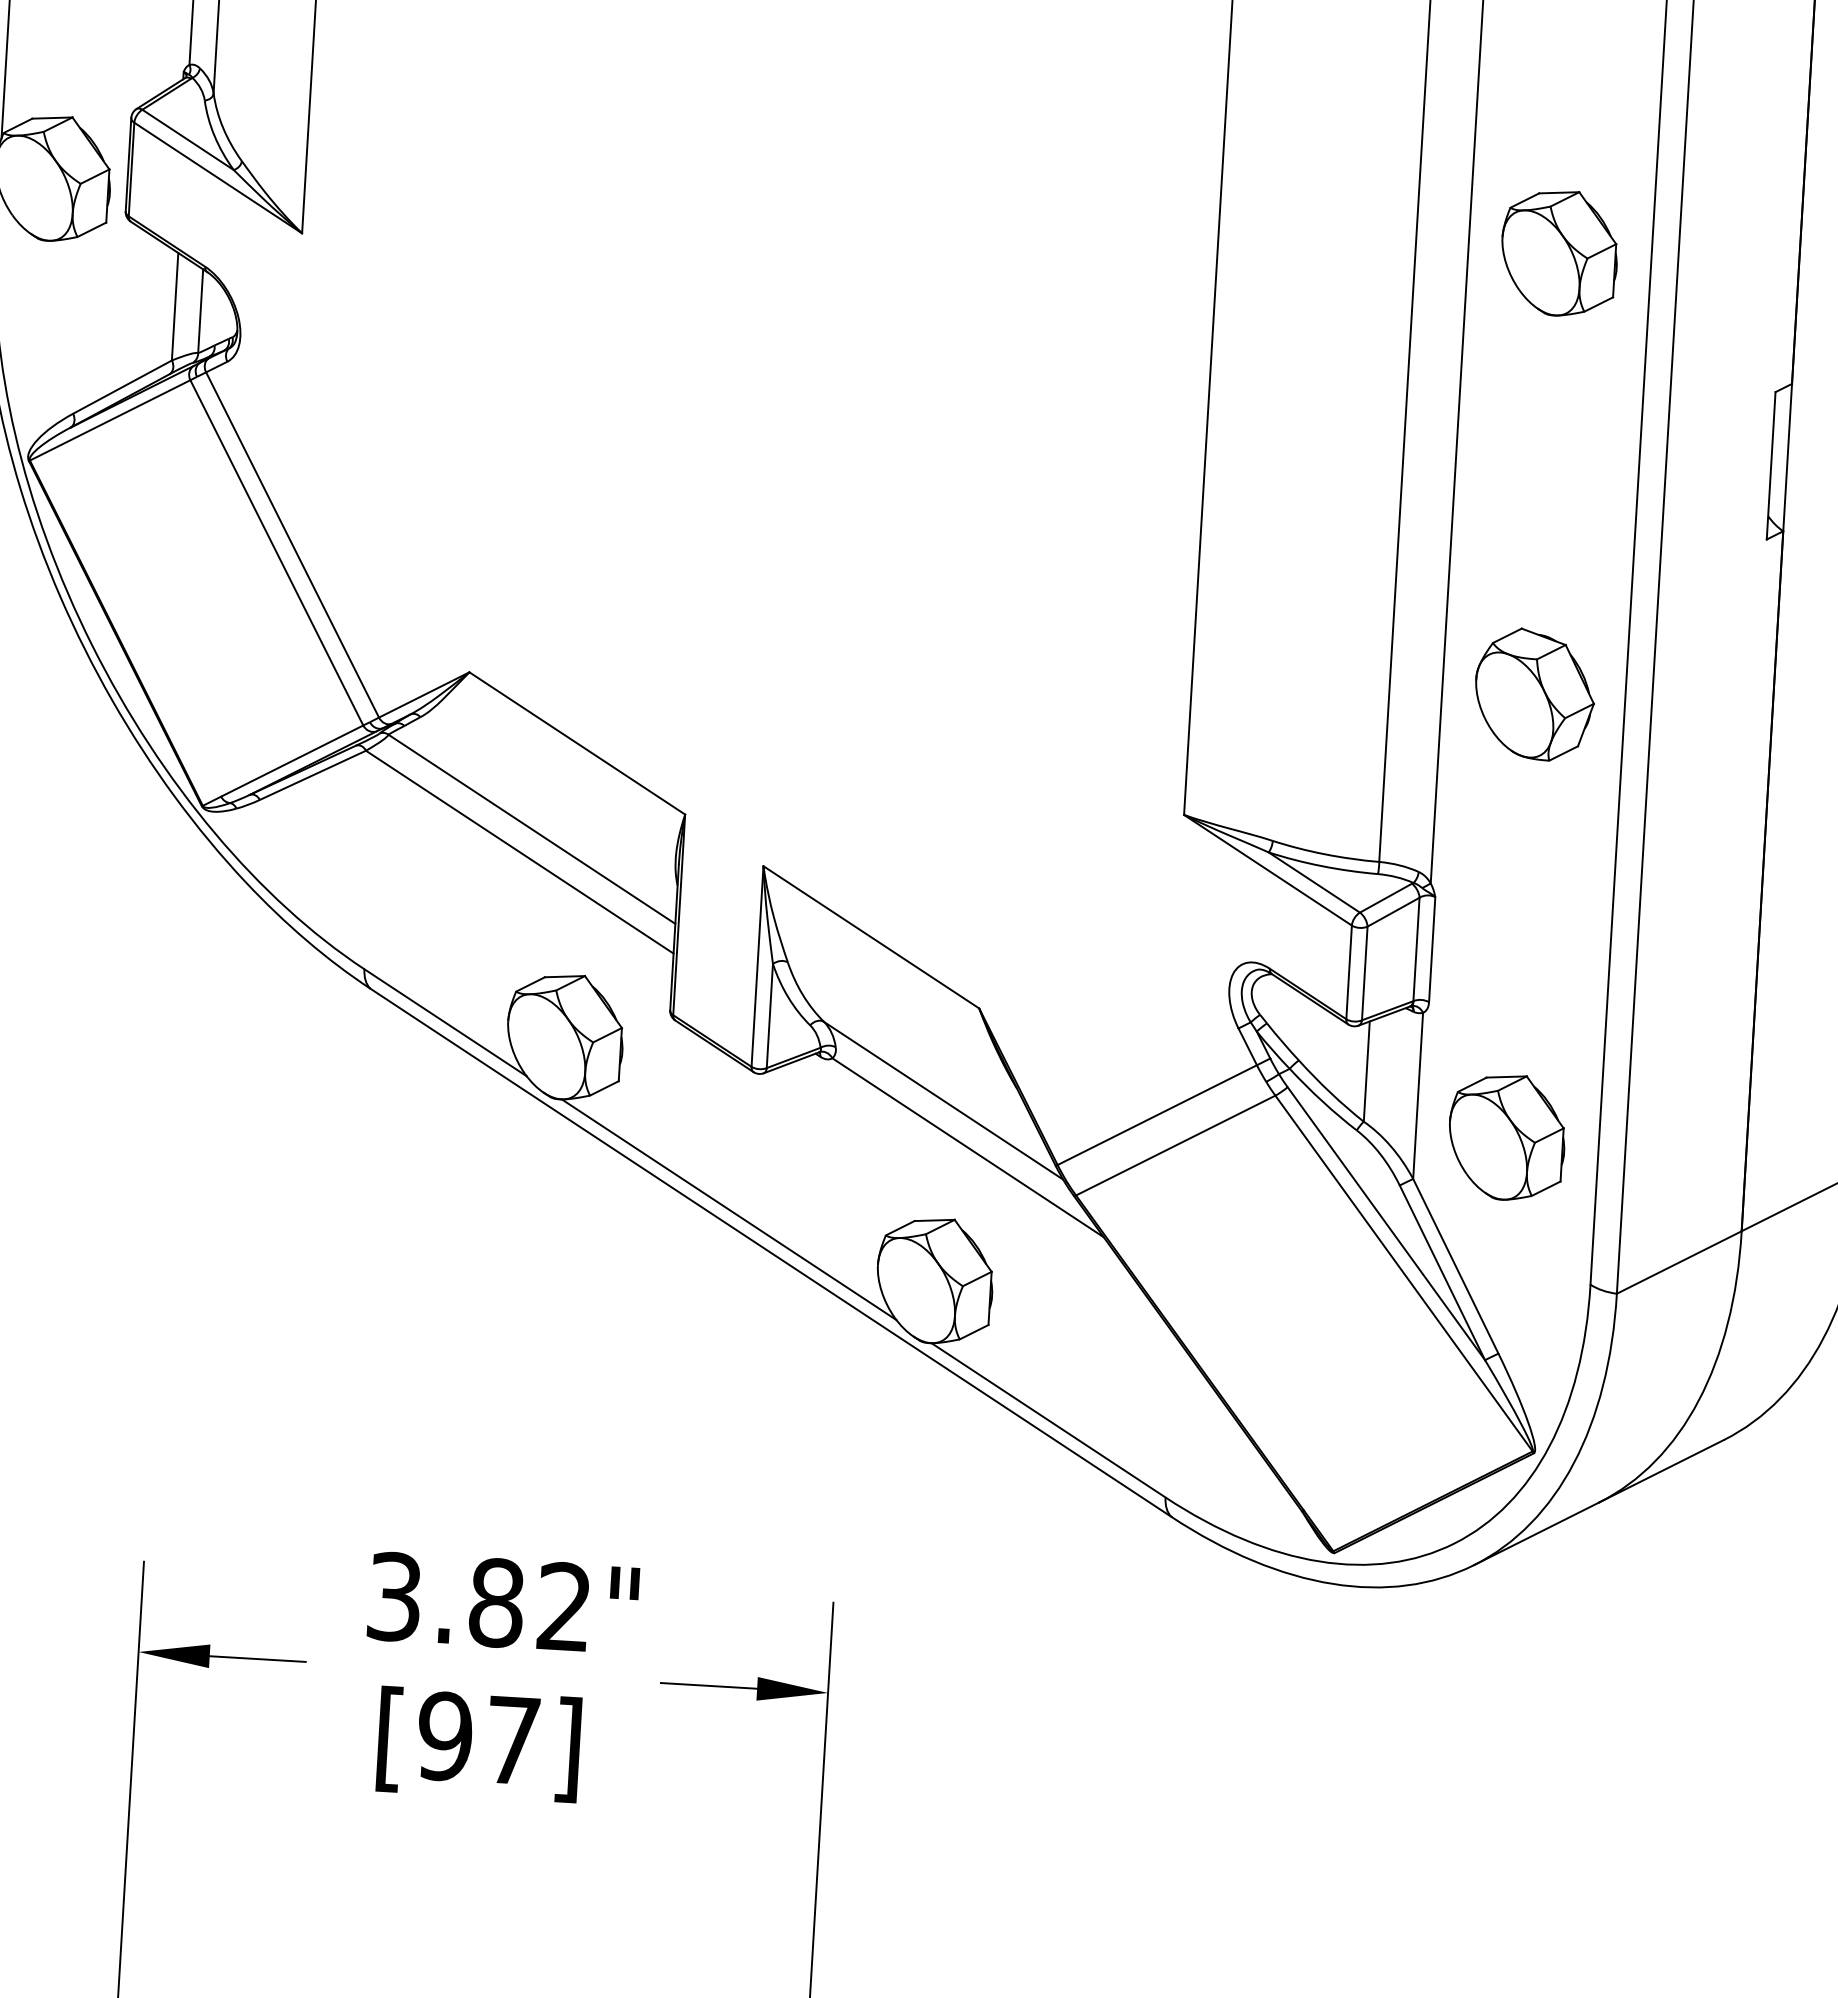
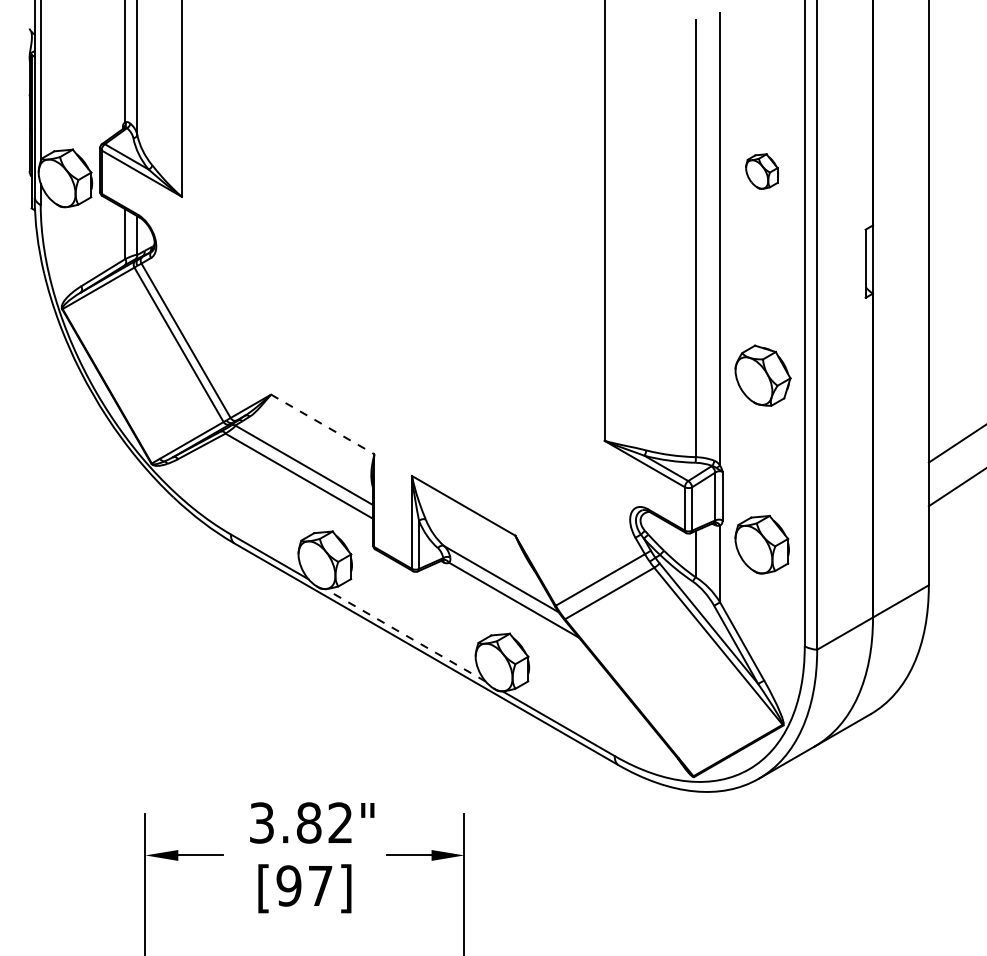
part: (1557, 253) -> (761, 171), size x0.6
line: (576, 743) -> (322, 424), solid -> dashed
part: (1505, 1136) -> (761, 544), moved
line: (728, 1210) -> (405, 635), solid -> dashed

